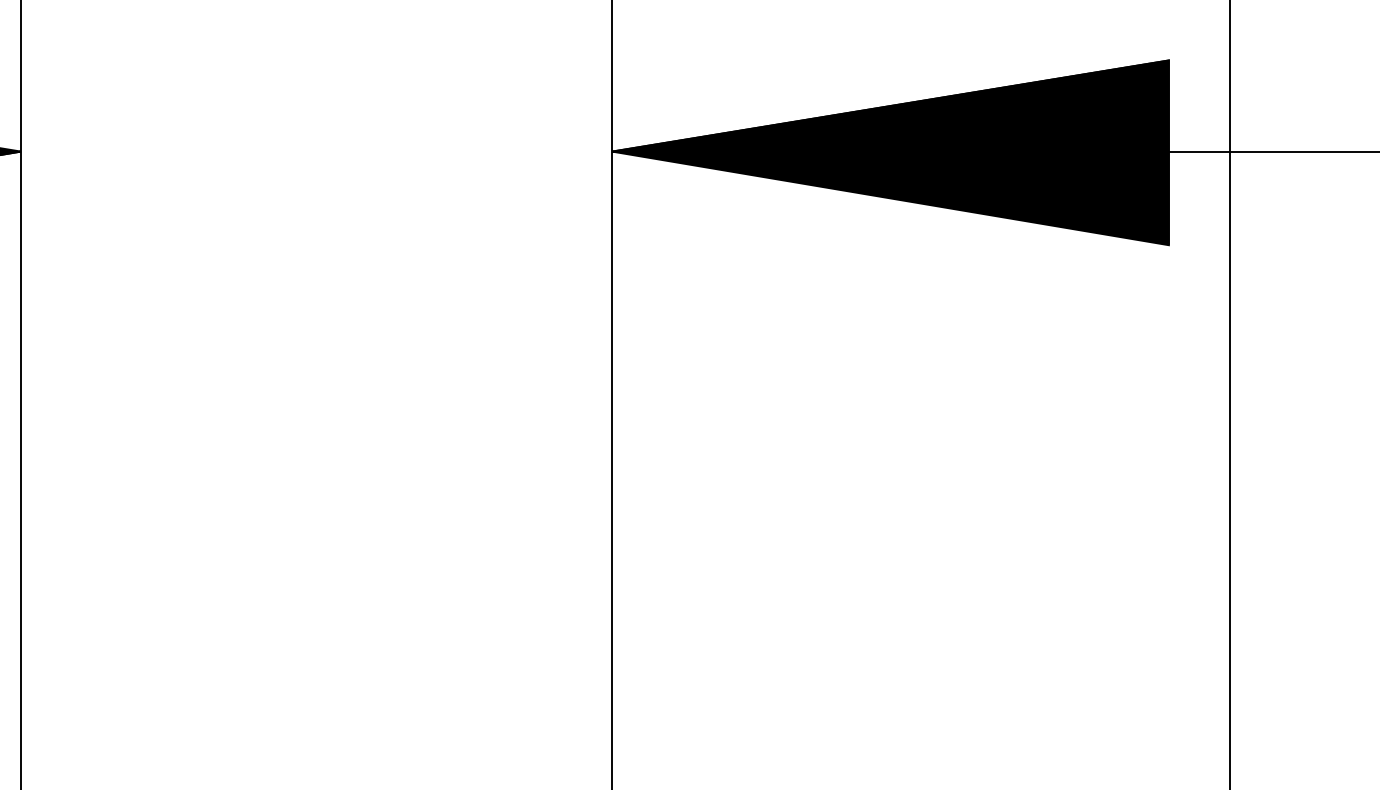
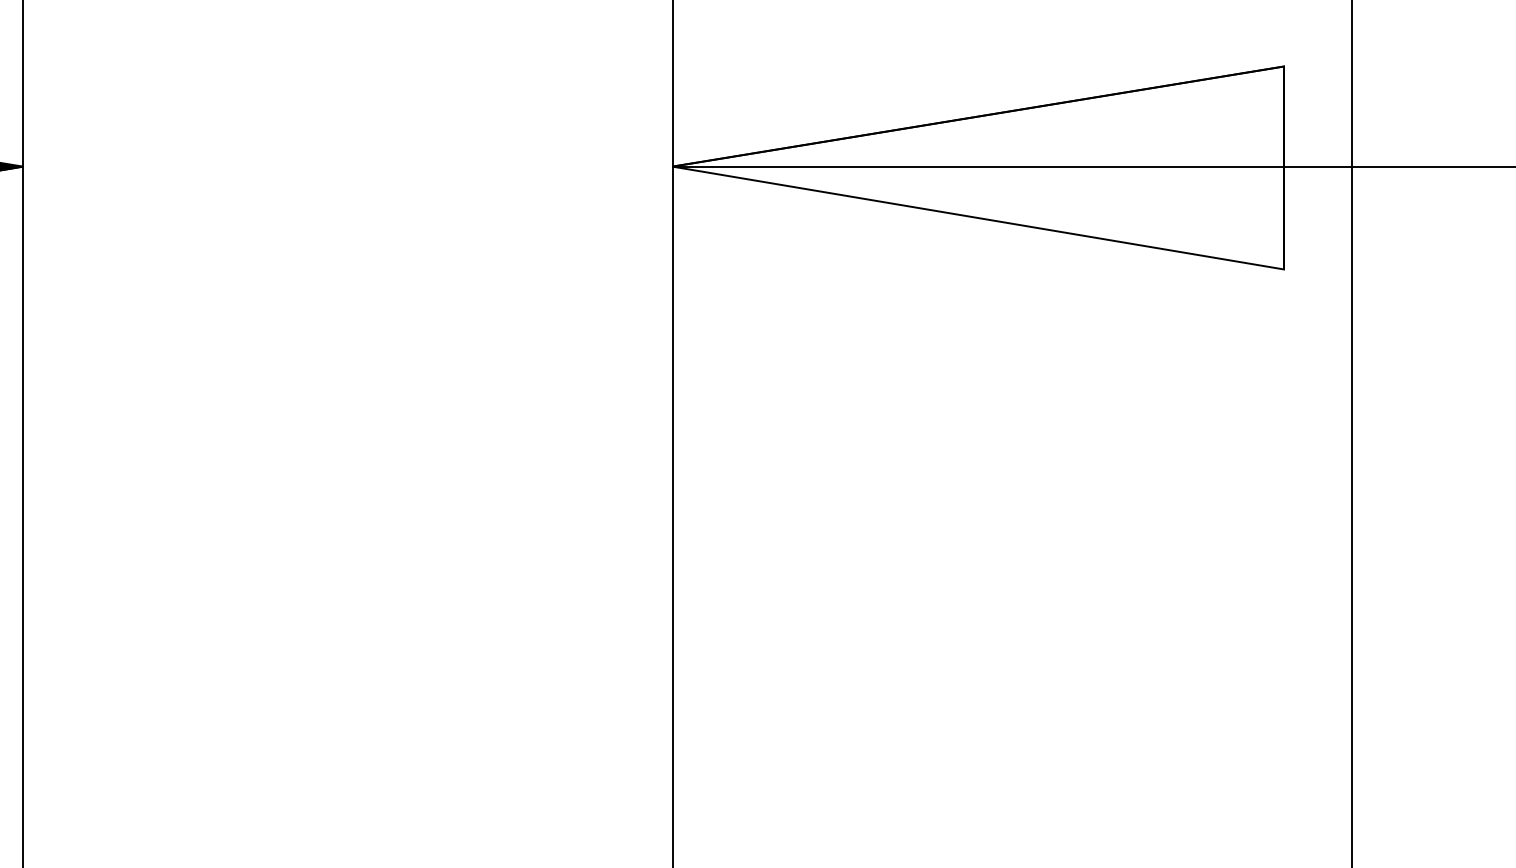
fill: (890, 152) -> (978, 167), removed

